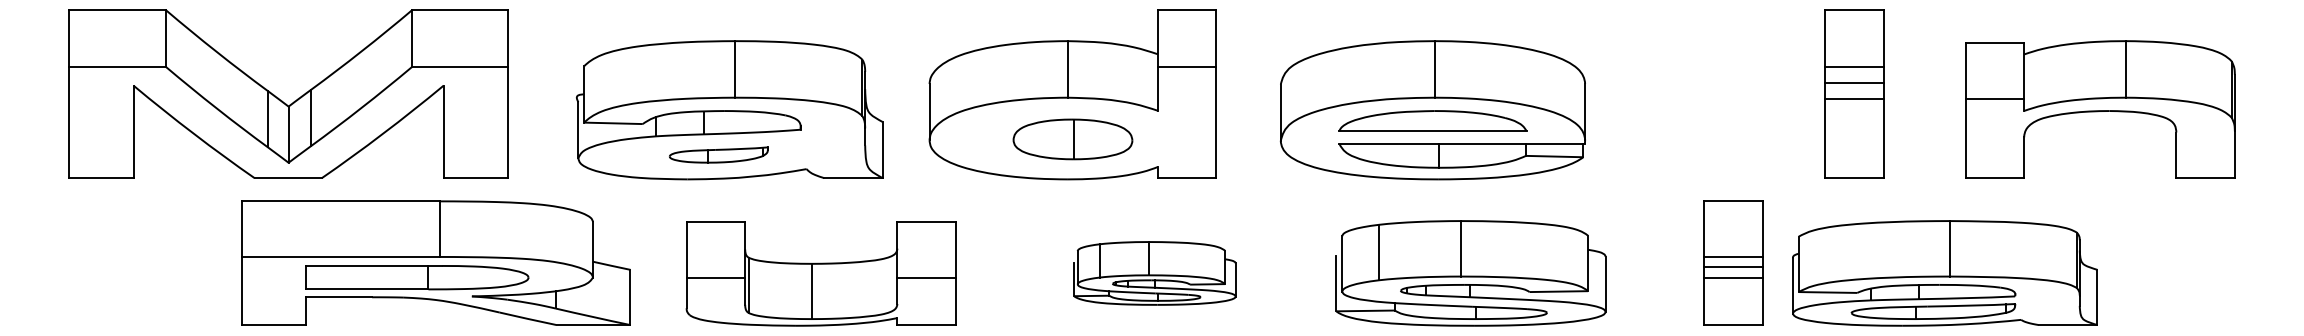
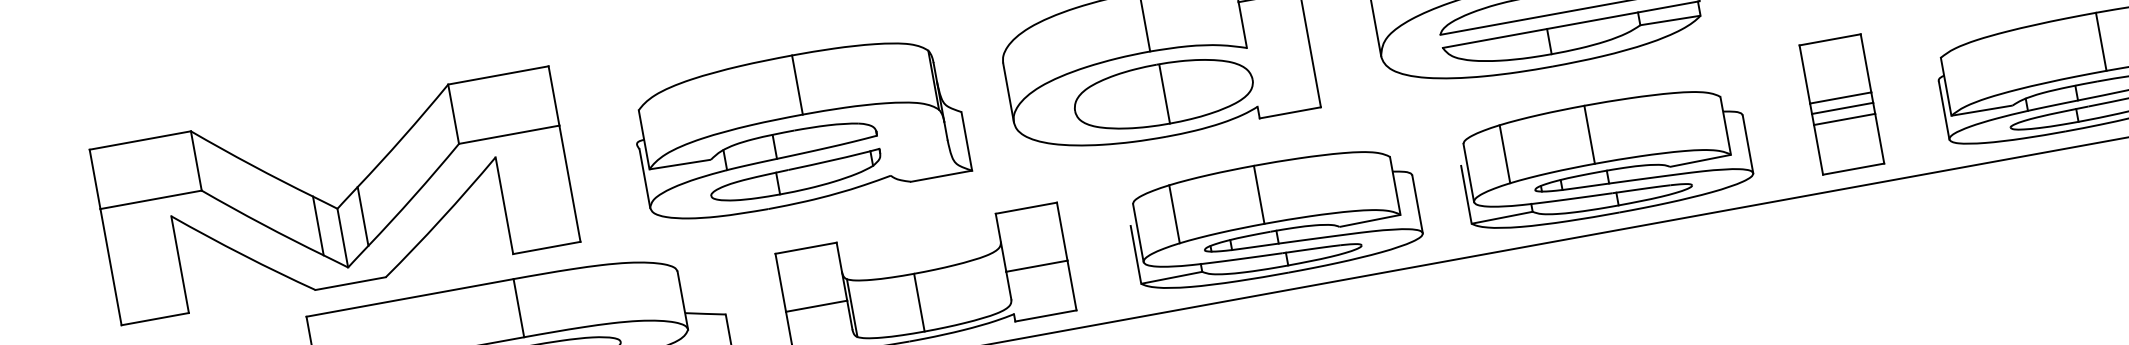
part: (1072, 139) -> (1163, 94), size x1.43
part: (718, 154) -> (795, 177), size x1.67
part: (1733, 262) -> (1841, 103), moved
part: (1154, 273) -> (1274, 218), size x1.67

